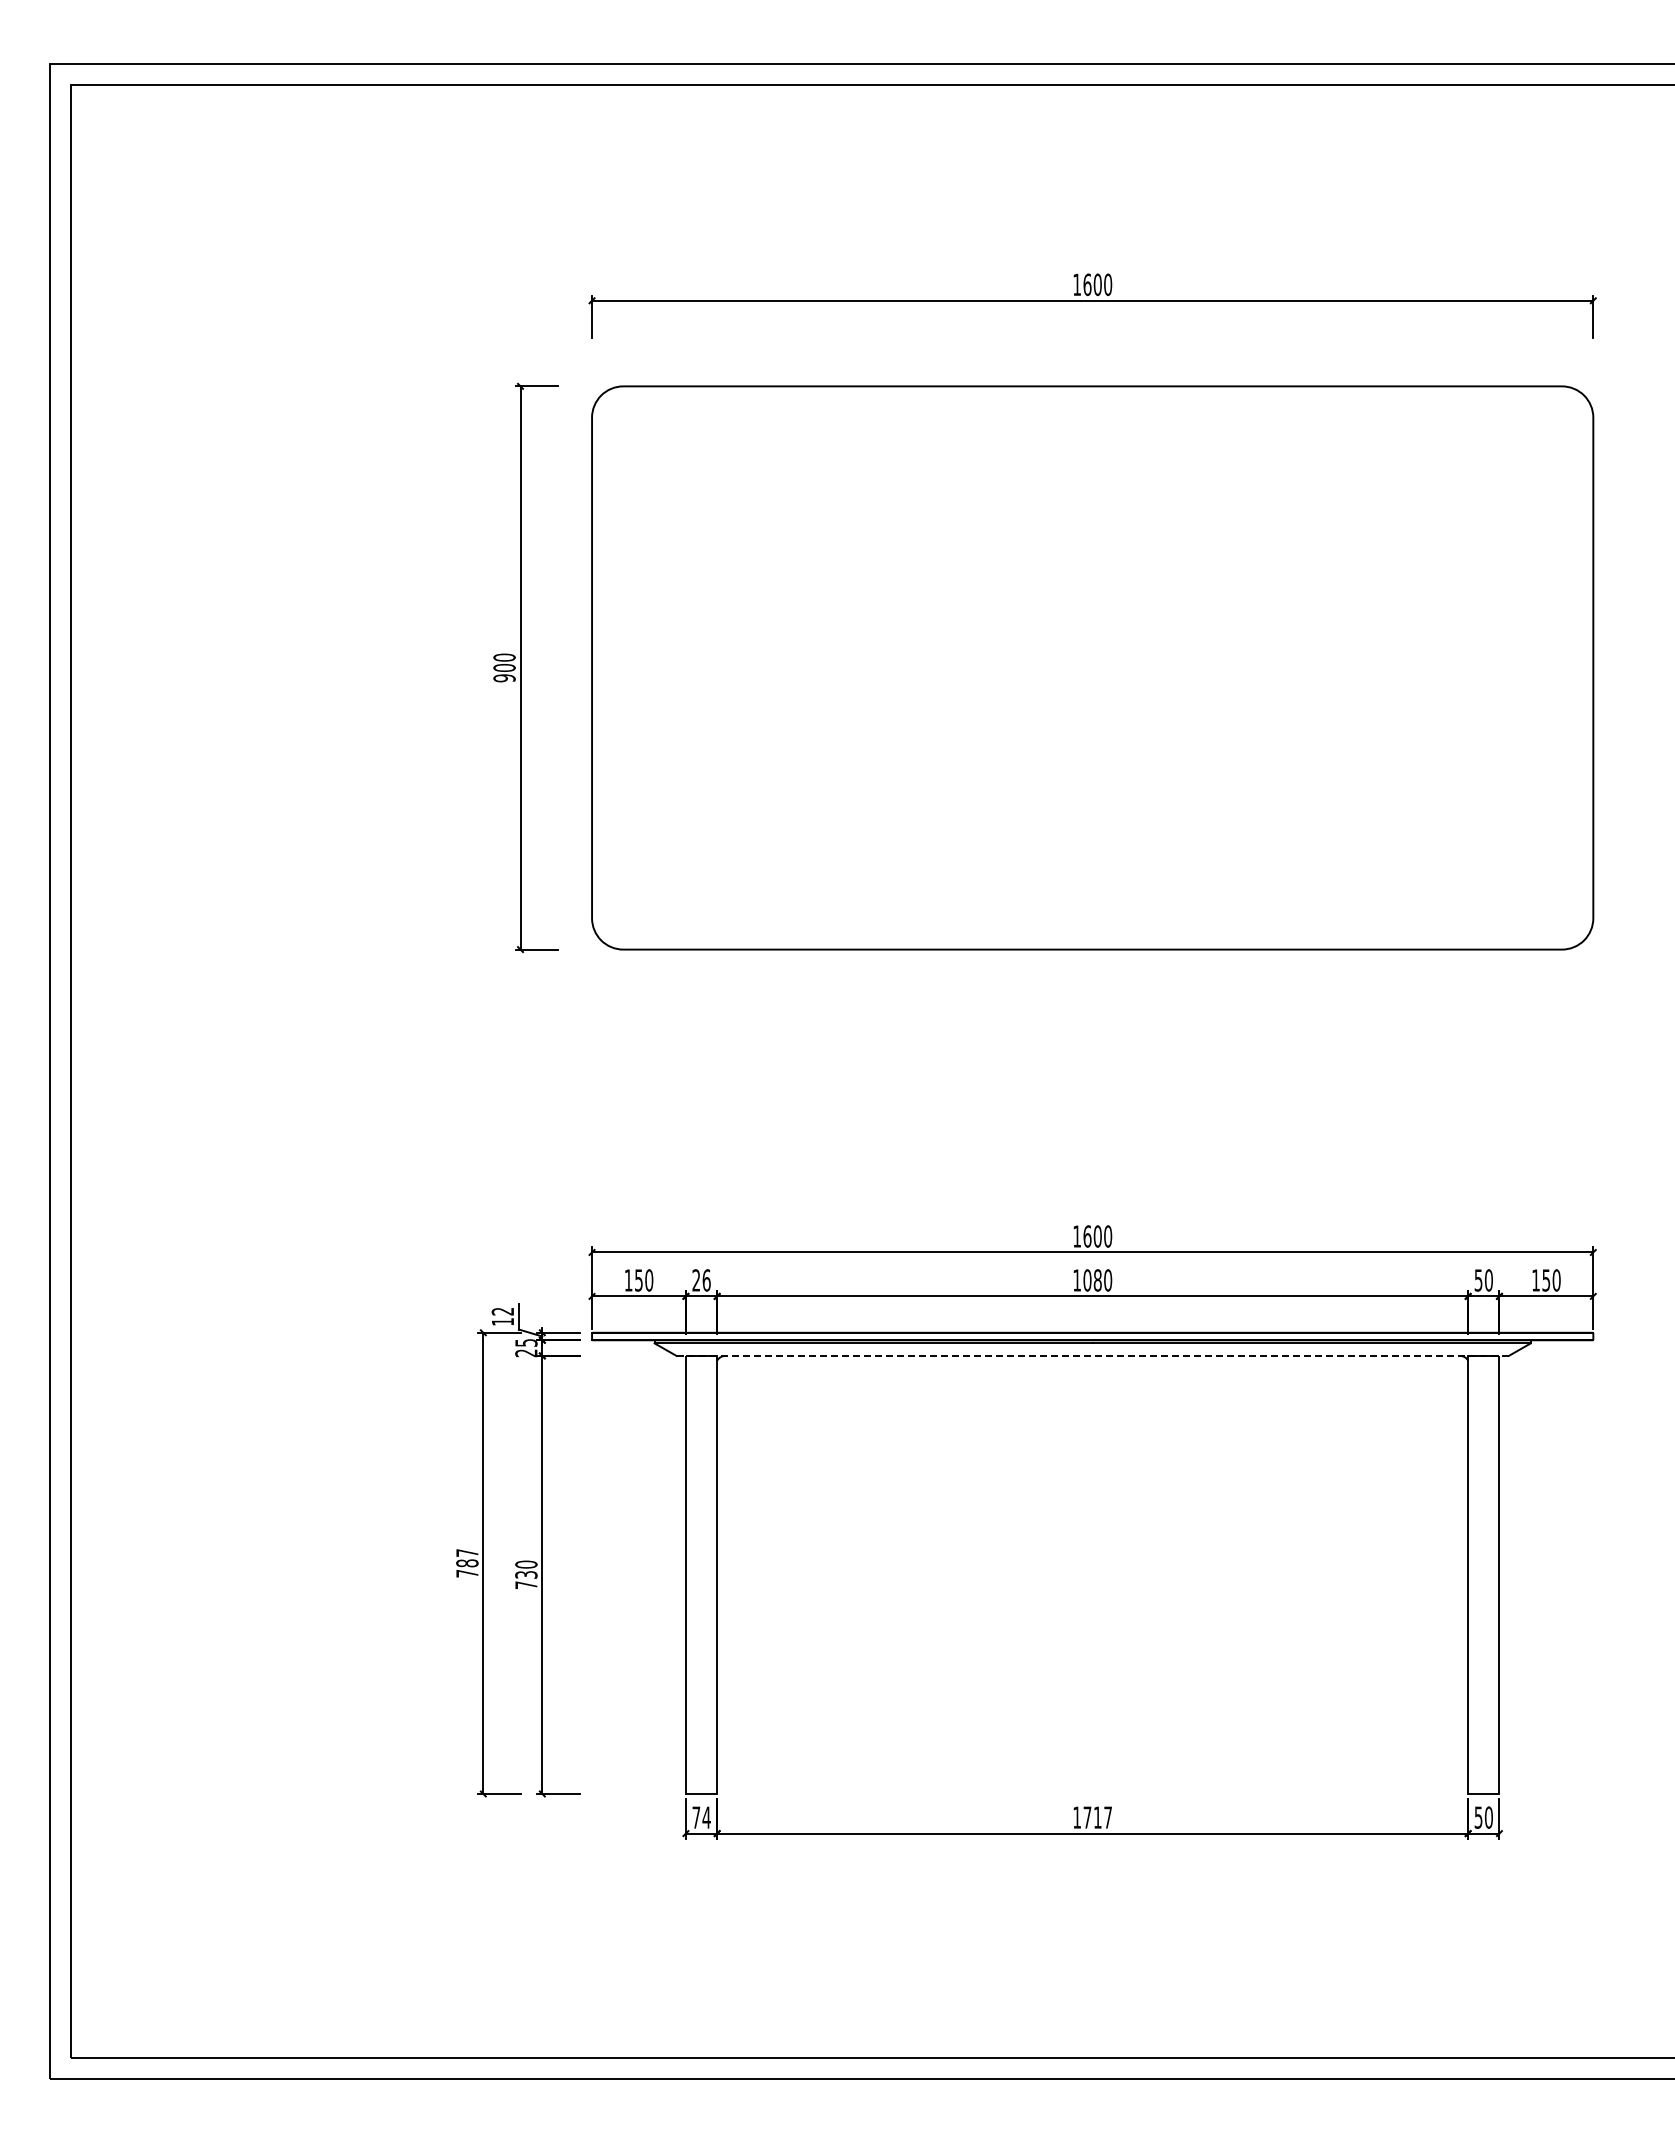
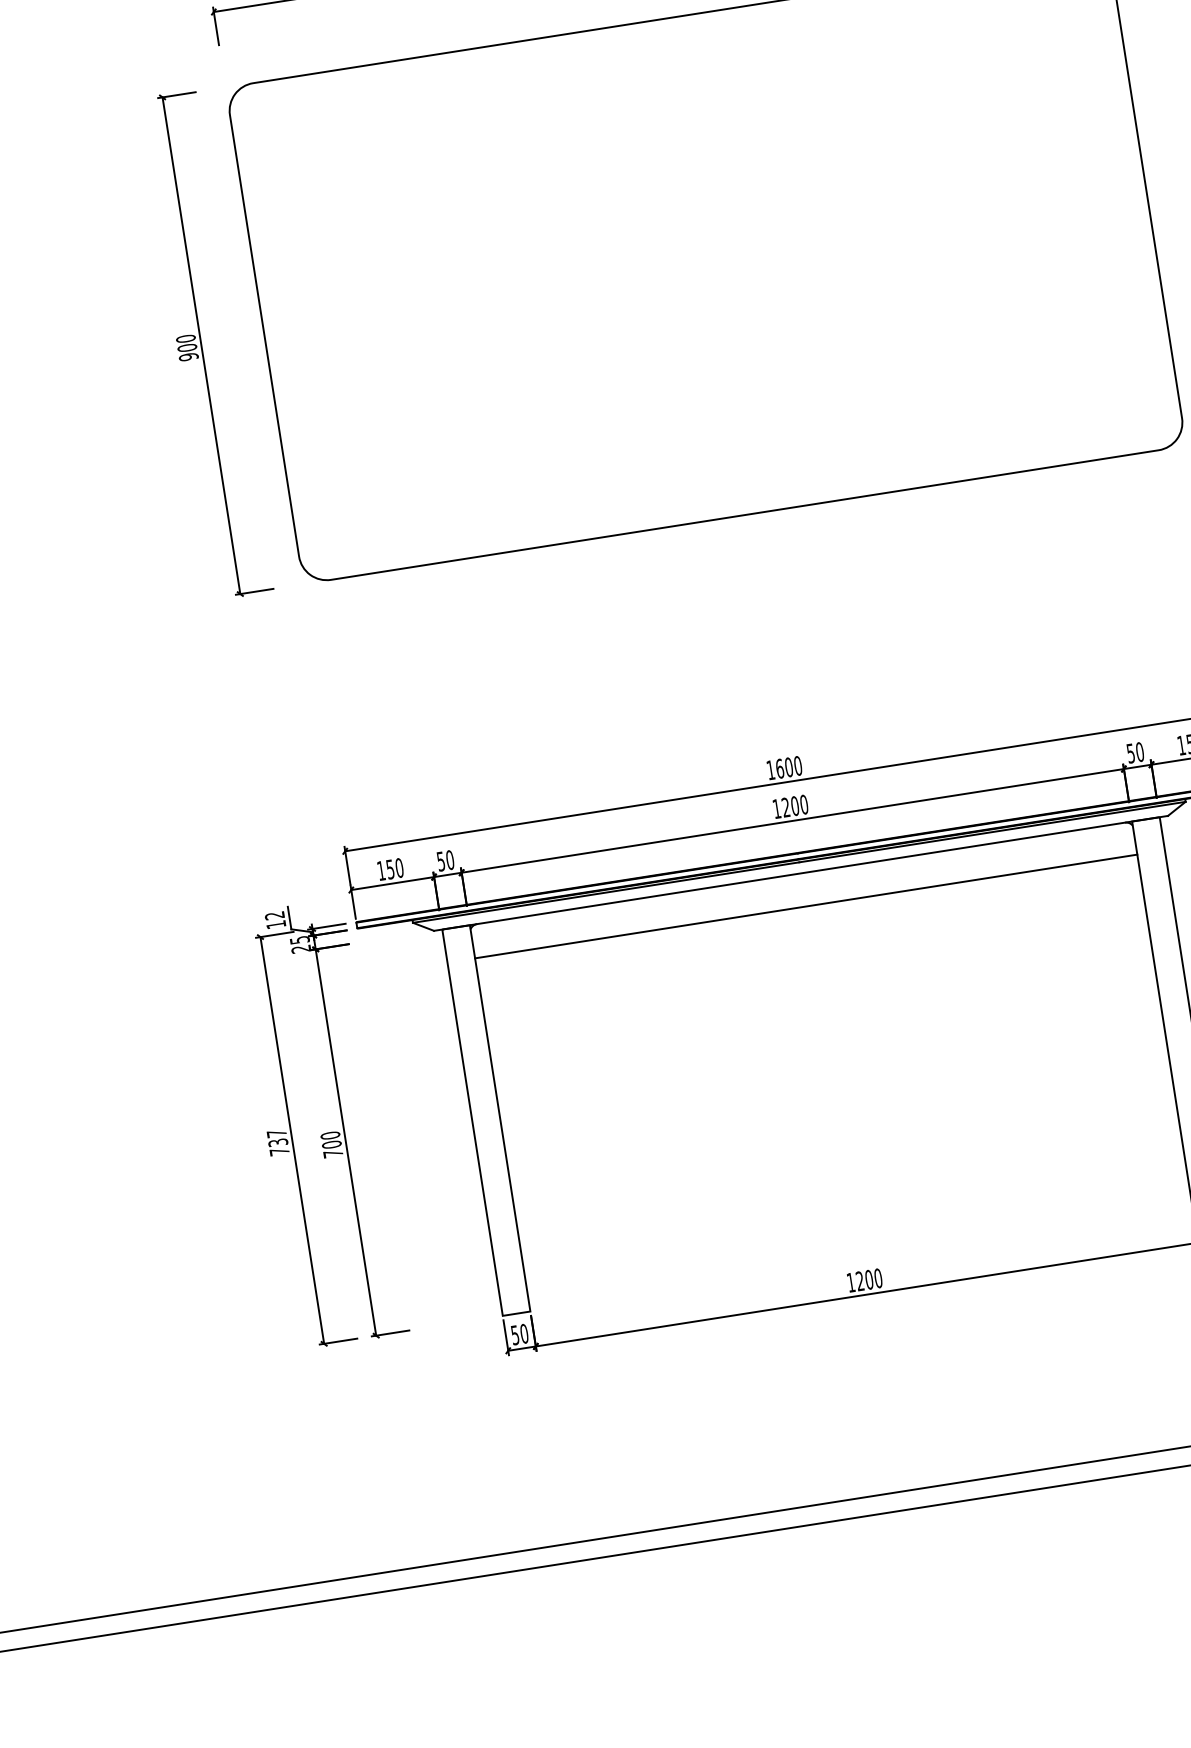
text: (701, 1280) -> (445, 860), 26 -> 50
text: (1092, 1280) -> (790, 806), 1080 -> 1200
line: (1093, 1355) -> (801, 872), dashed -> solid
line: (1092, 1393) -> (806, 906), added
text: (467, 1563) -> (278, 1142), 787 -> 737
text: (526, 1574) -> (331, 1144), 730 -> 700
text: (701, 1817) -> (519, 1334), 74 -> 50
text: (1097, 1817) -> (869, 1279), 1717 -> 1200

